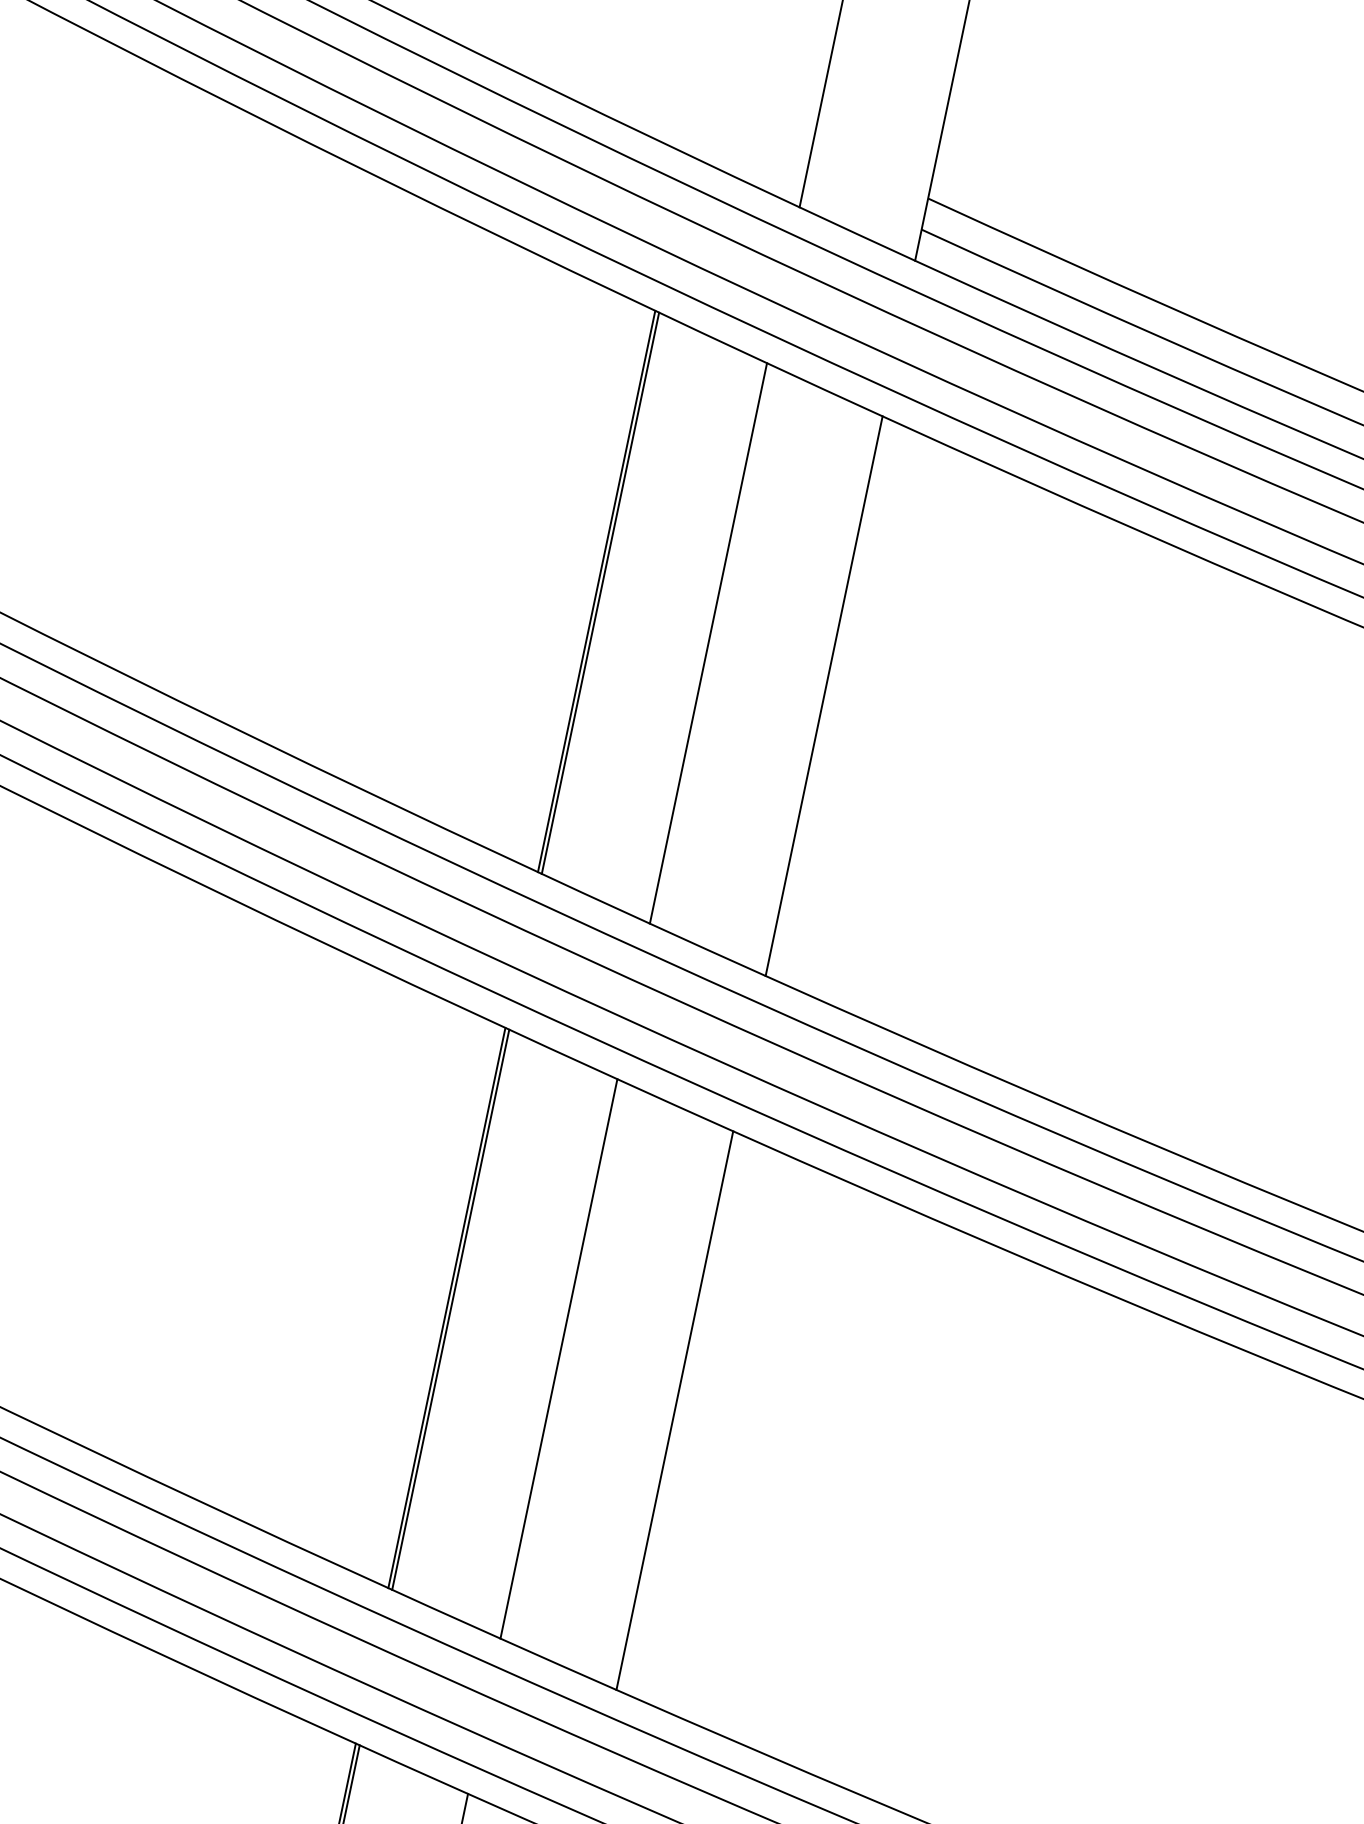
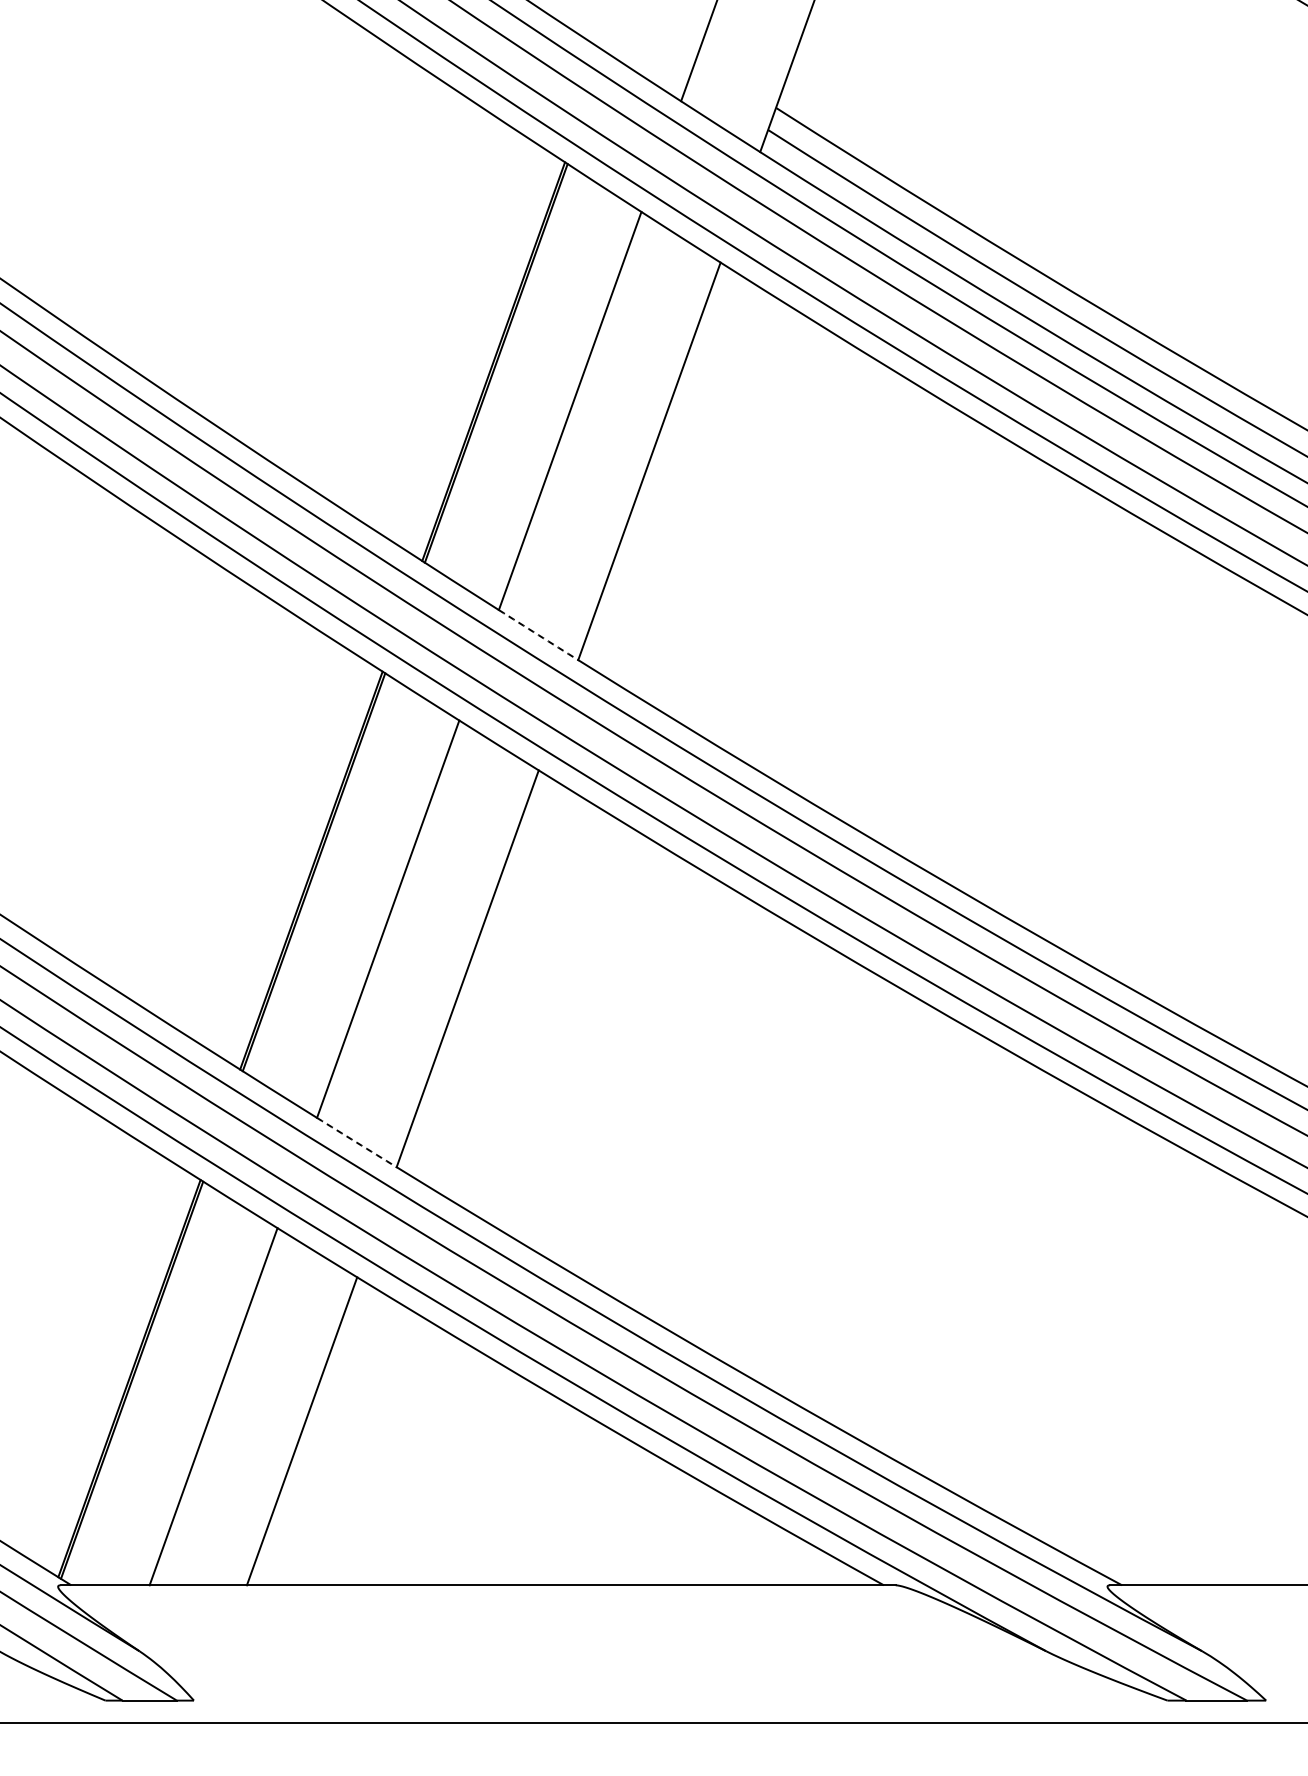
arc: (707, 950) -> (538, 635), solid -> dashed
arc: (557, 1664) -> (356, 1142), solid -> dashed

